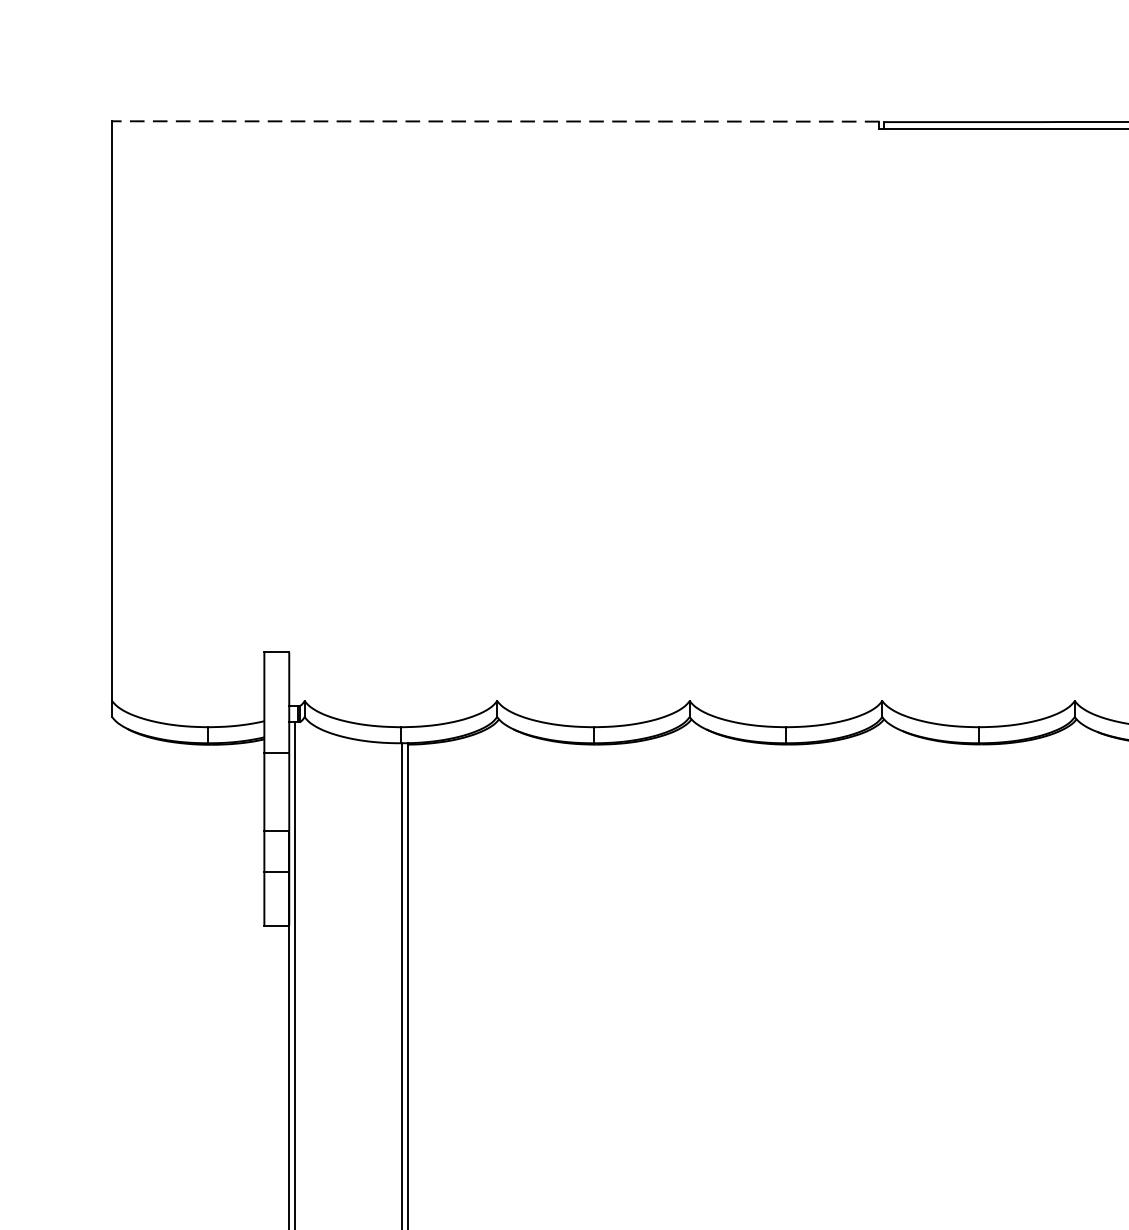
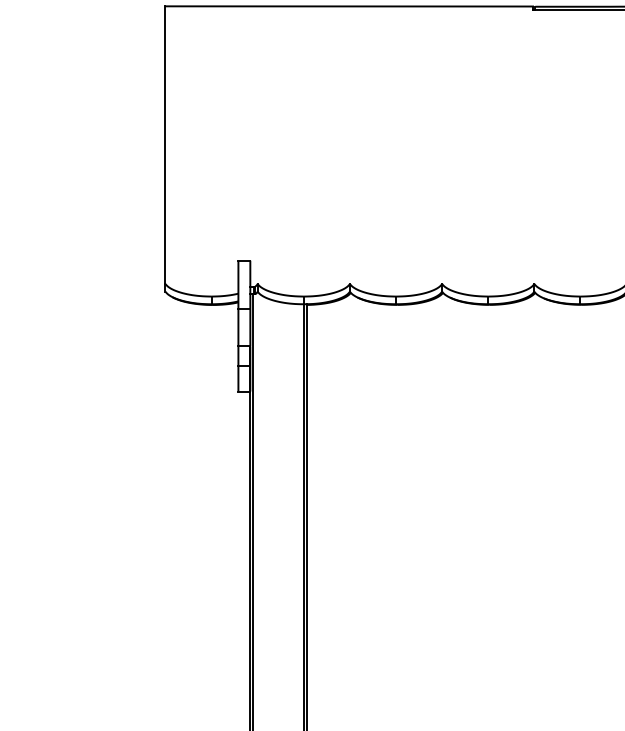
line: (496, 121) -> (349, 6), dashed -> solid

